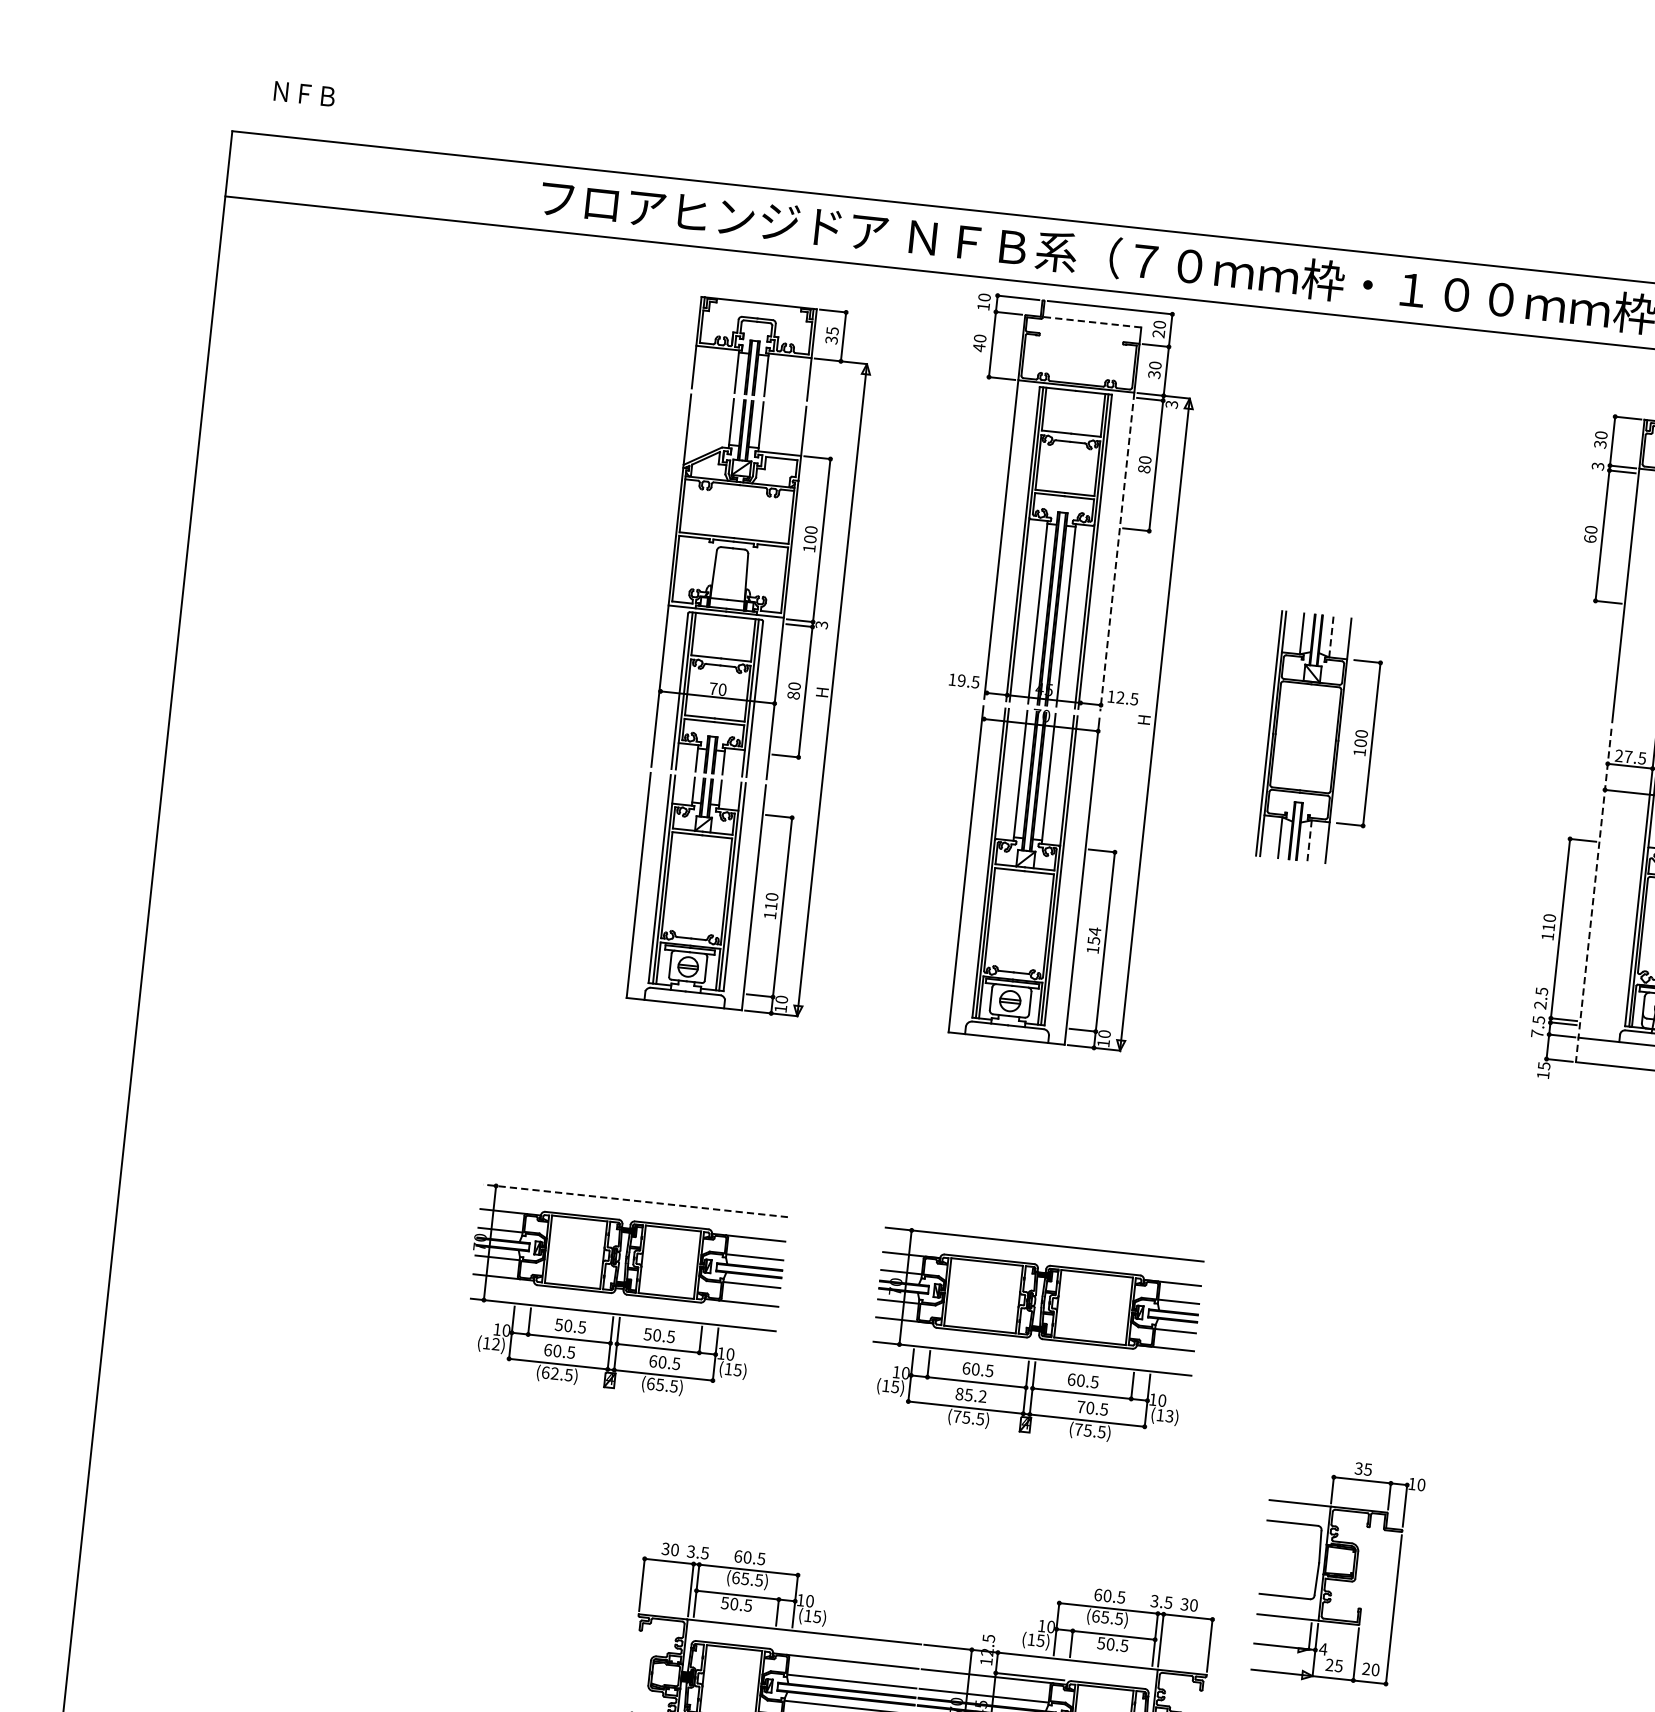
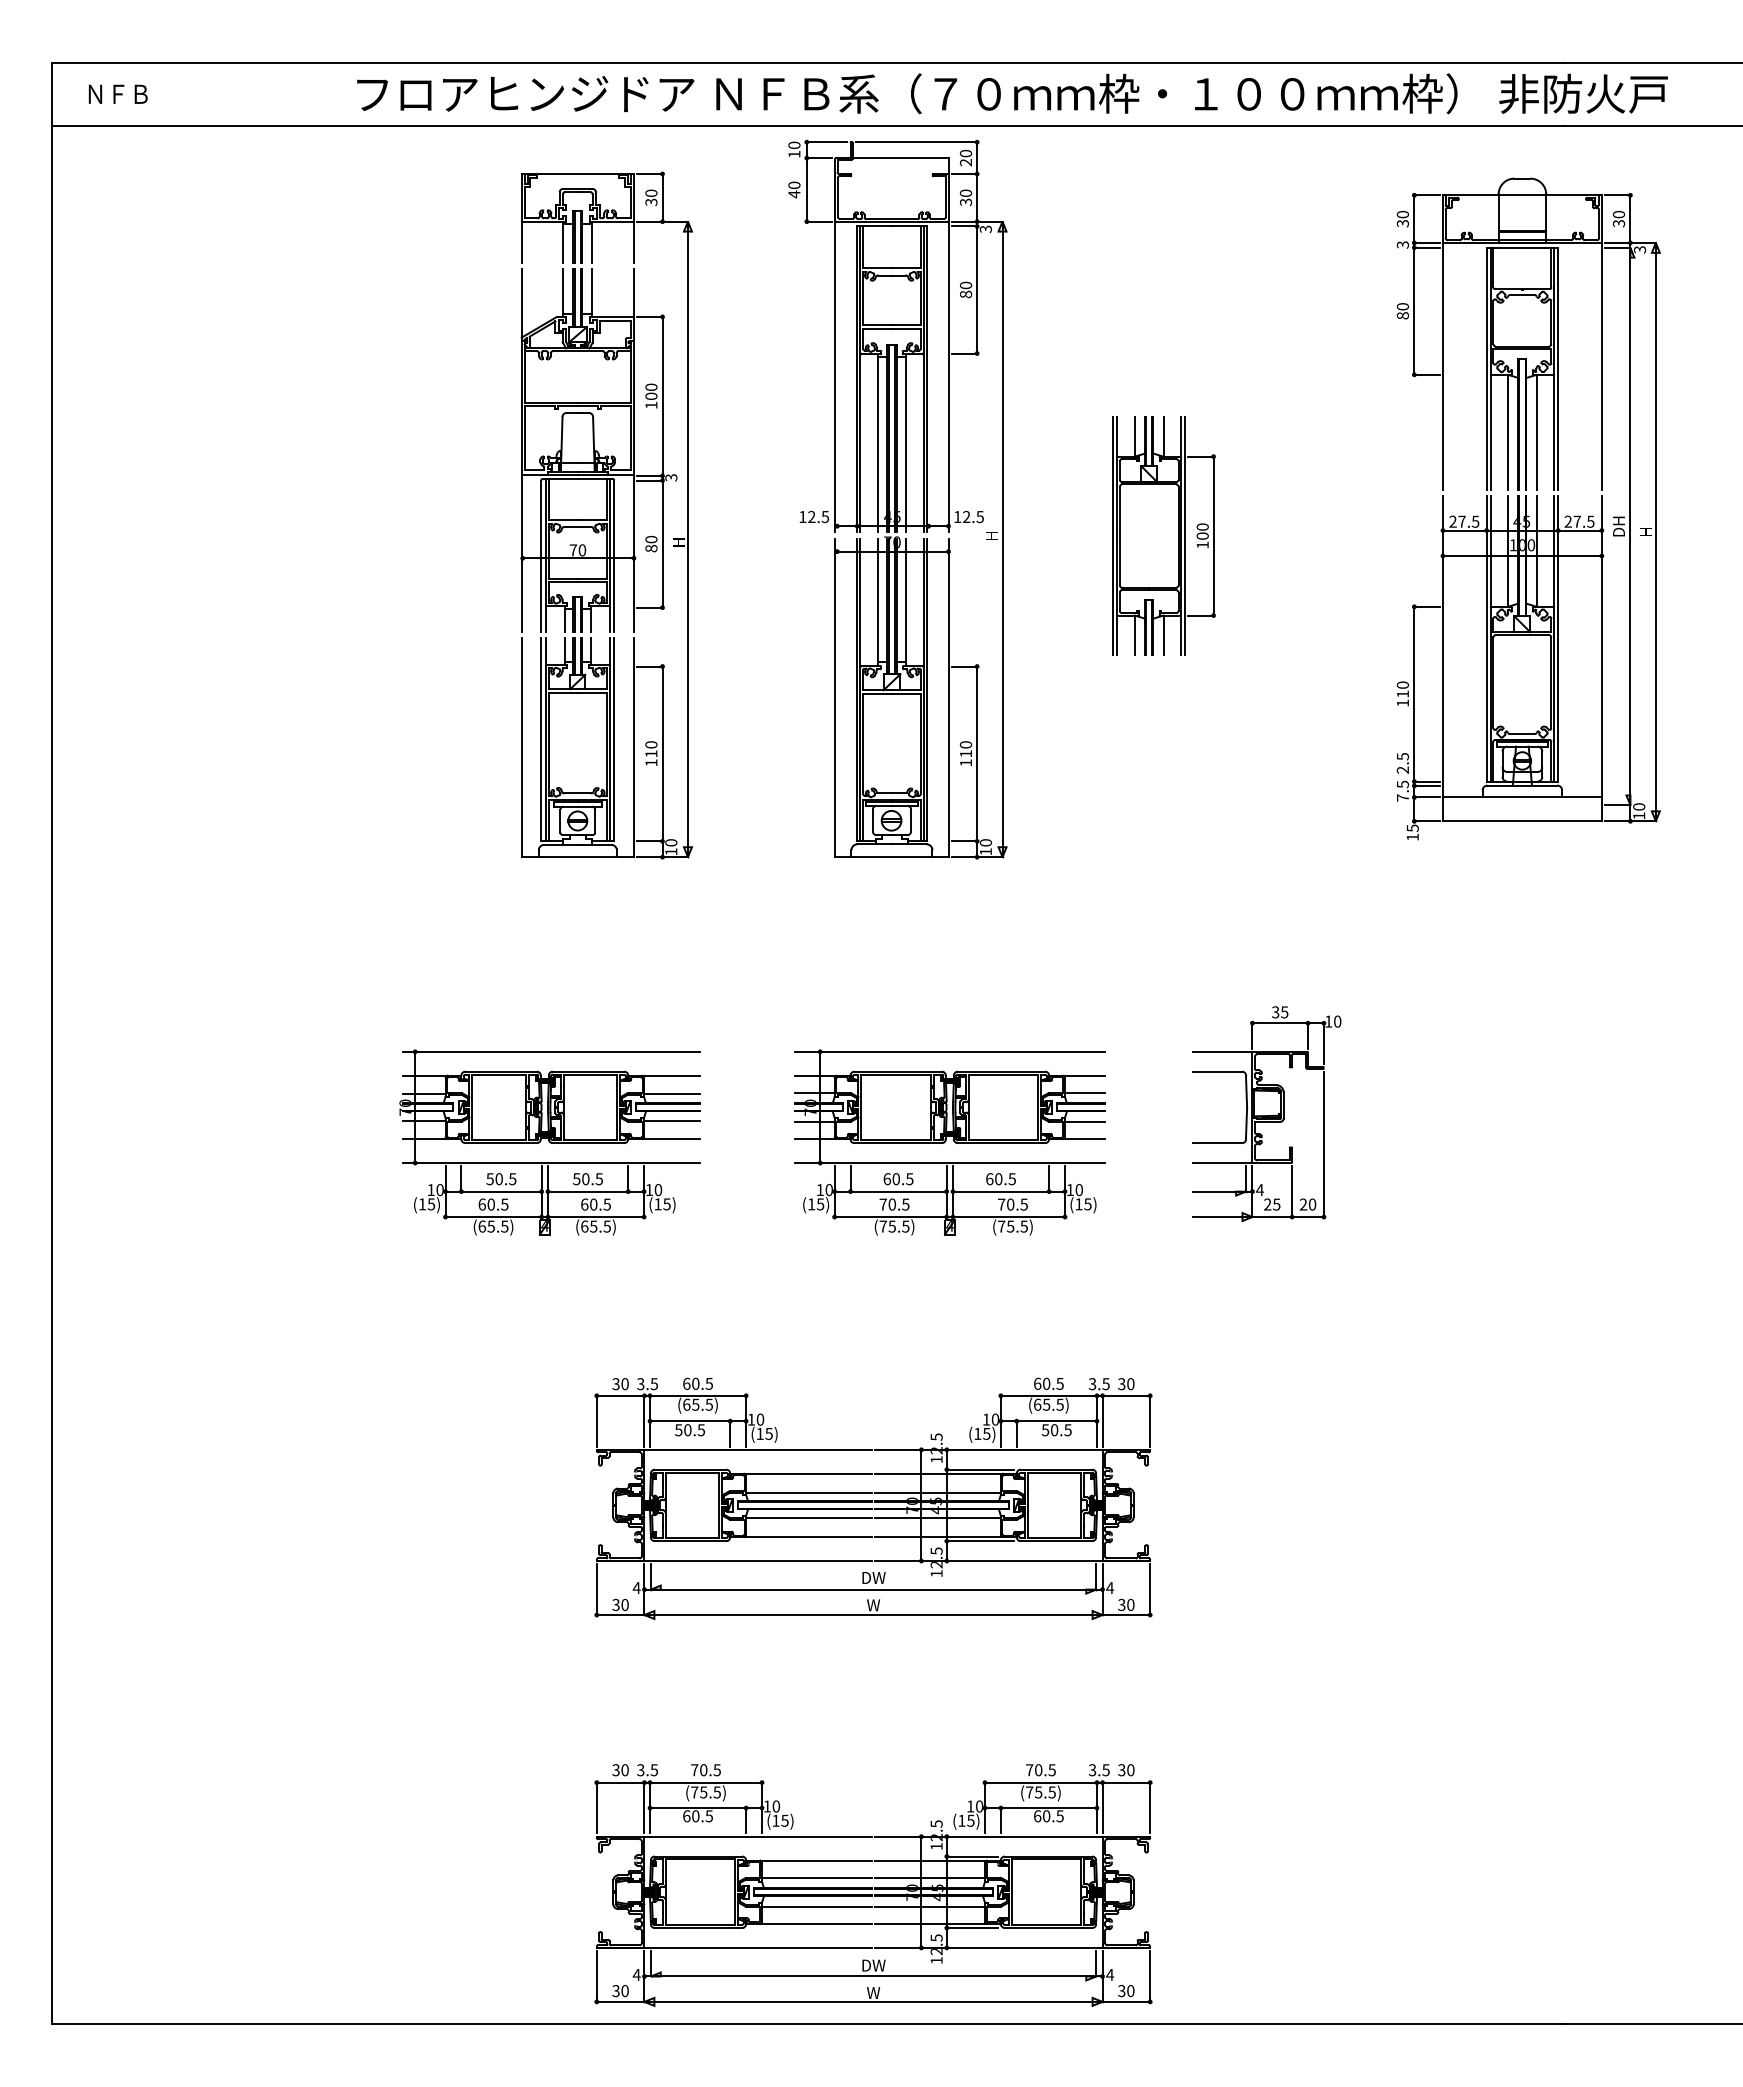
text: (303, 93) -> (117, 93), moved
line: (1092, 322) -> (900, 158), dashed -> solid
text: (832, 330) -> (651, 192), 35 -> 30
text: (1589, 538) -> (1402, 315), 60 -> 80
line: (1117, 552) -> (948, 377), dashed -> solid
line: (1331, 636) -> (1163, 436), dashed -> solid
text: (961, 681) -> (811, 517), 19.5 -> 12.5
line: (1342, 740) -> (1184, 535), added
line: (1309, 840) -> (1163, 635), dashed -> solid
line: (1593, 896) -> (1442, 659), dashed -> solid
text: (1093, 936) -> (965, 749), 154 -> 110
line: (635, 1200) -> (551, 1051), dashed -> solid
text: (496, 1344) -> (431, 1204), (12) -> (15)
text: (554, 1373) -> (490, 1226), (62.5) -> (65.5)
text: (971, 1395) -> (894, 1204), 85.2 -> 70.5
text: (1169, 1415) -> (1087, 1203), (13) -> (15)
part: (1338, 1572) -> (1266, 1114), moved

